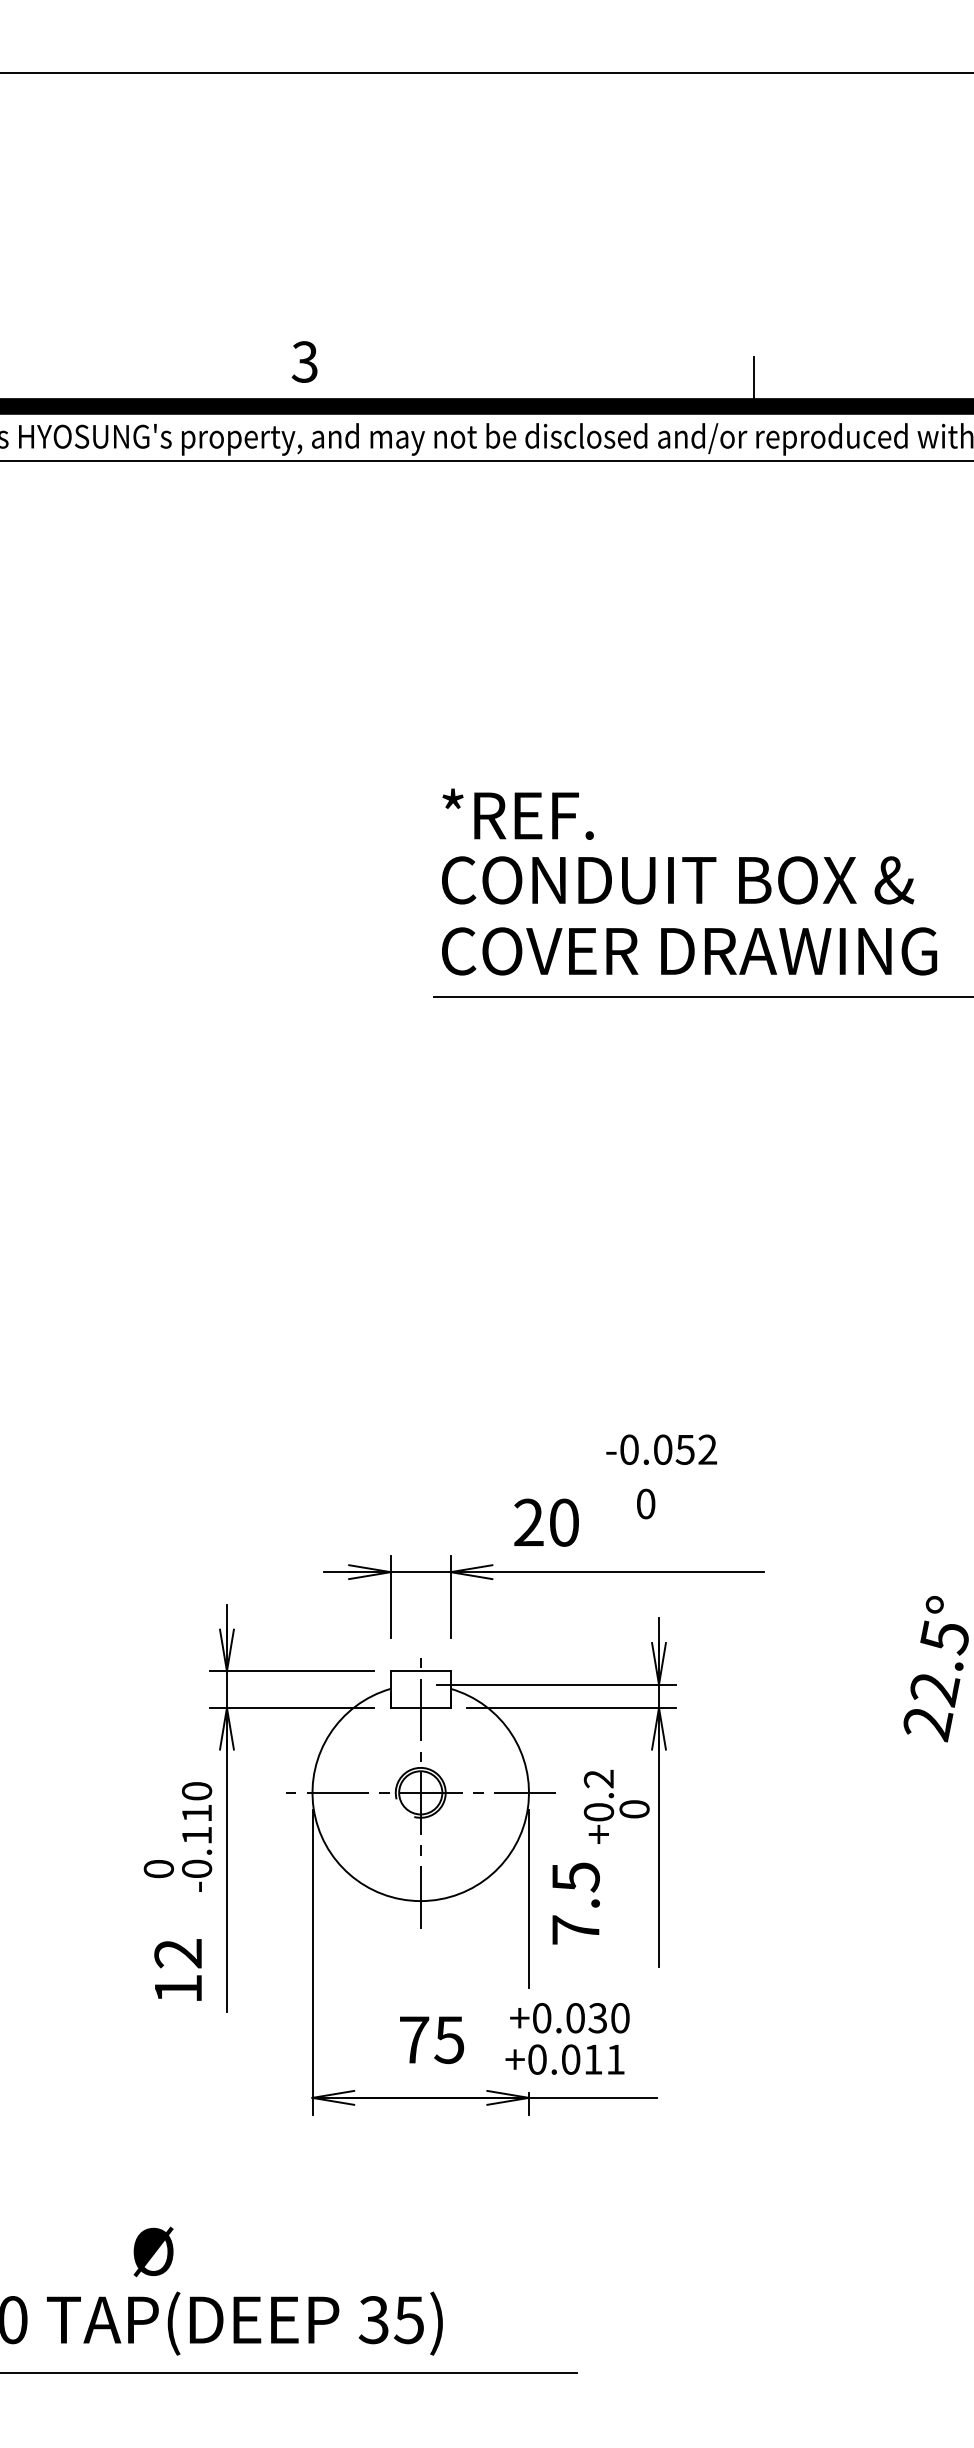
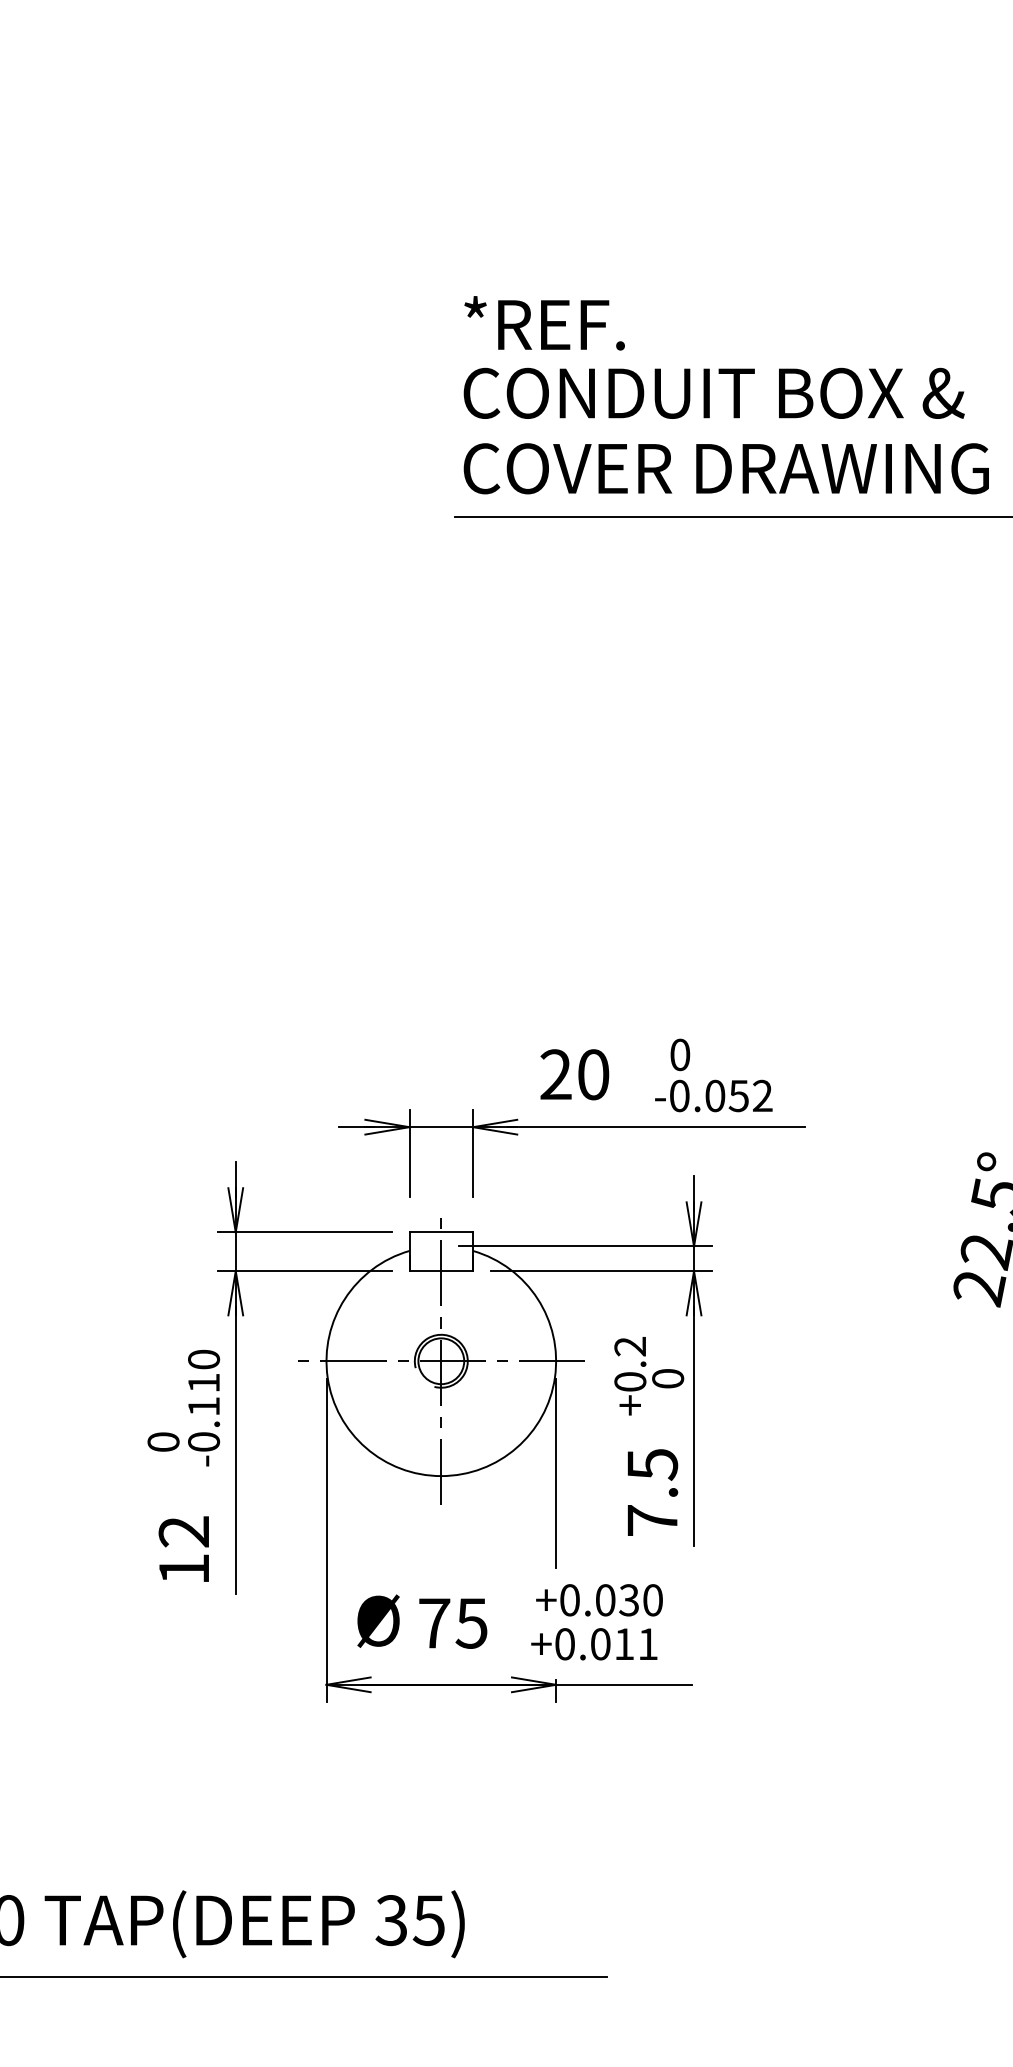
text: (661, 1449) -> (713, 1095), moved
text: (575, 1903) -> (652, 1492), moved
text: (153, 2251) -> (378, 1620), moved

